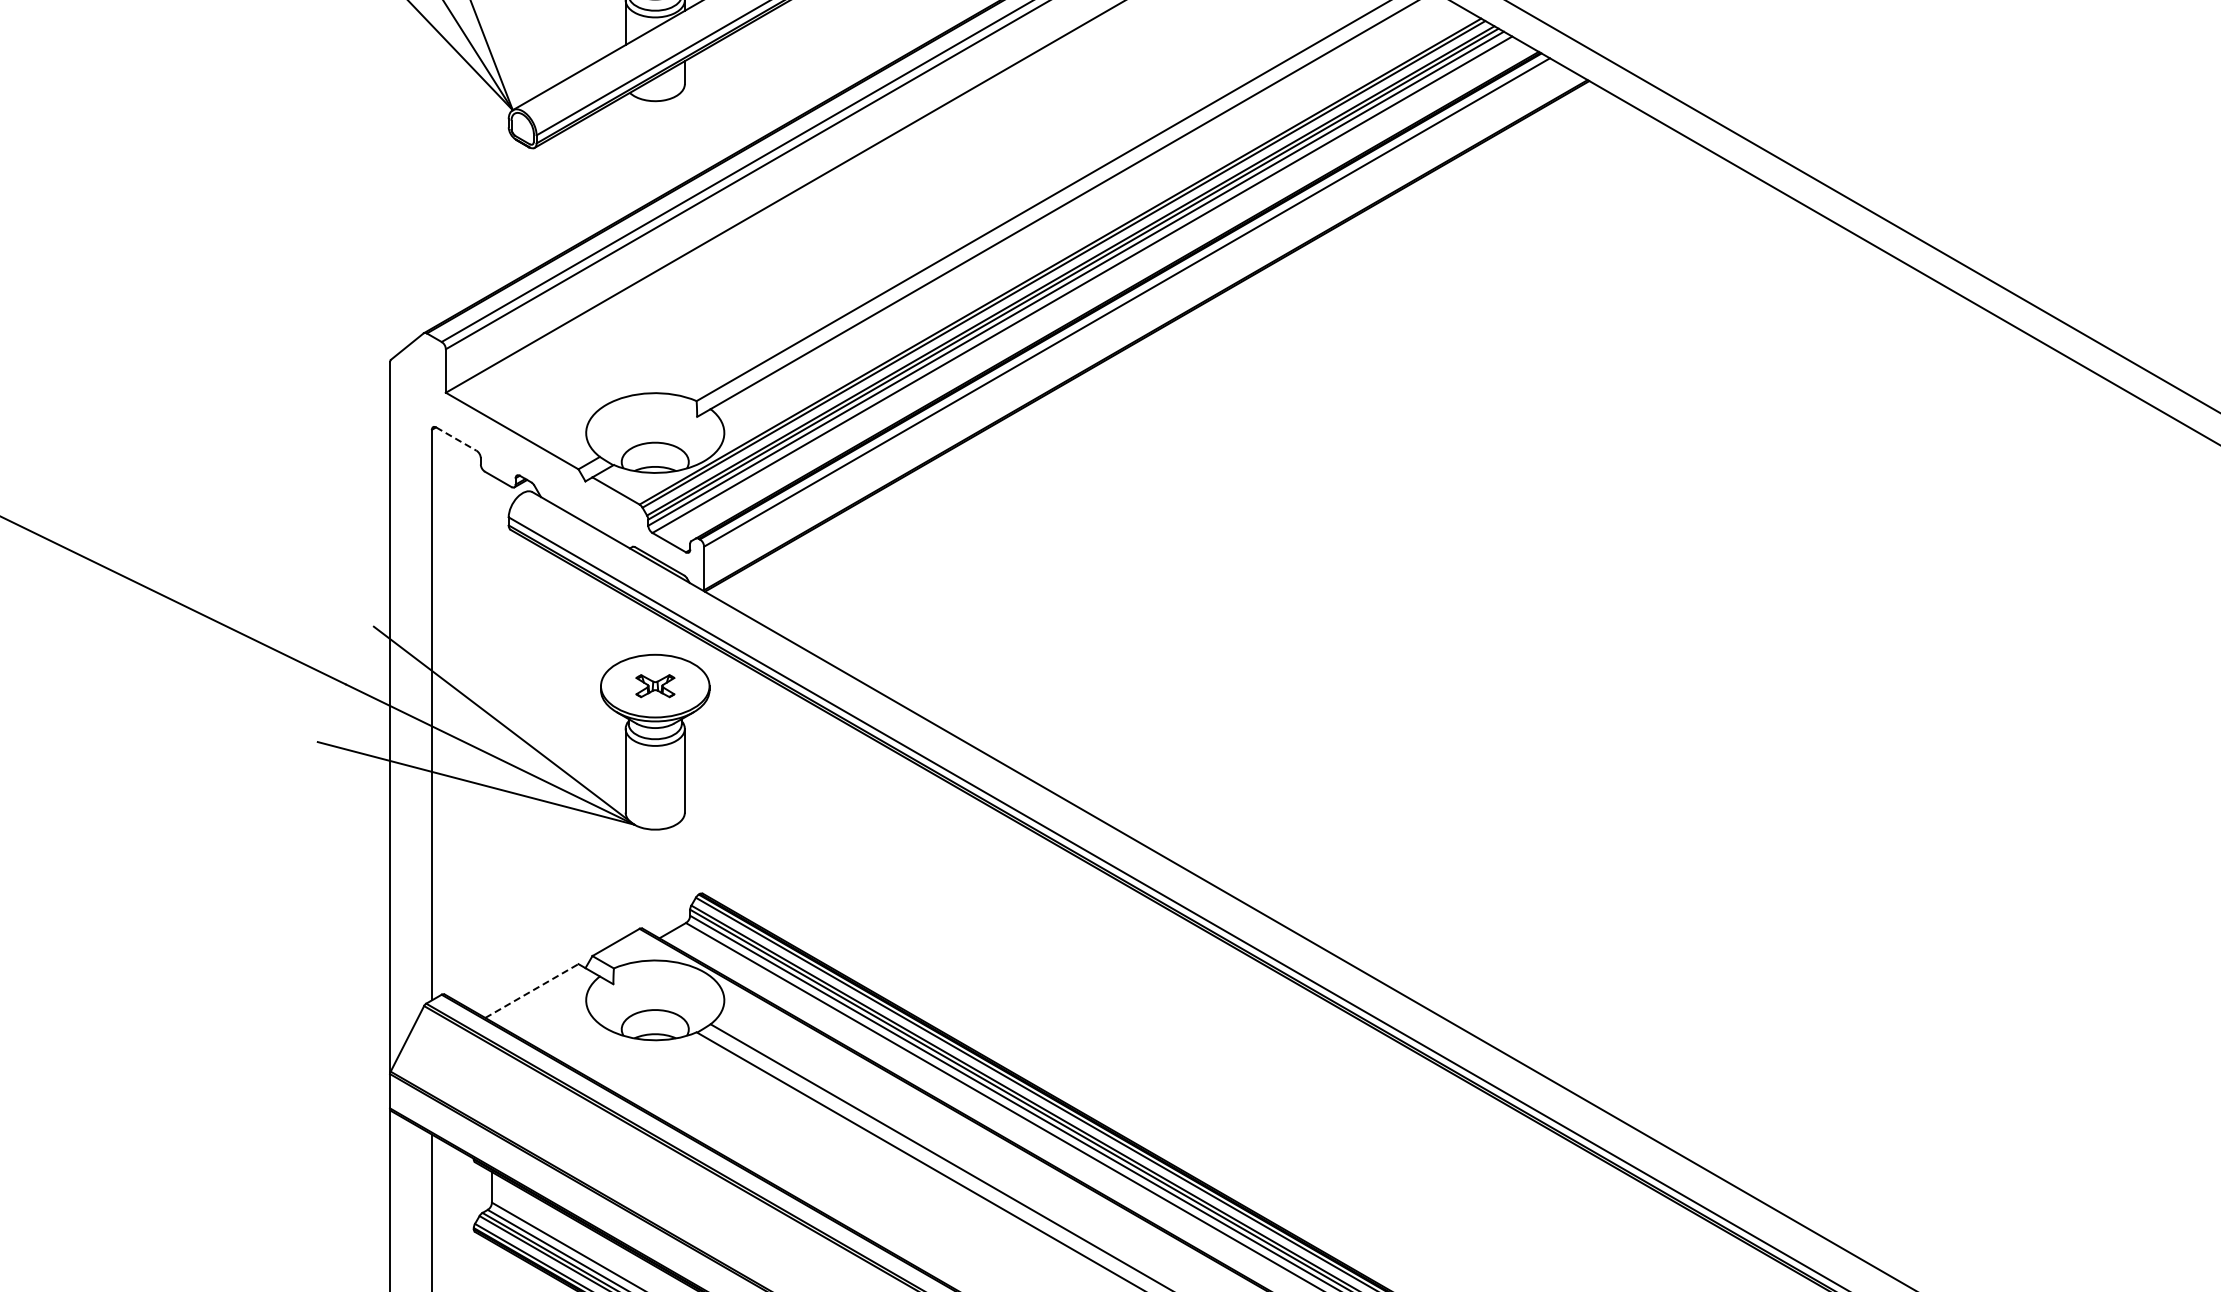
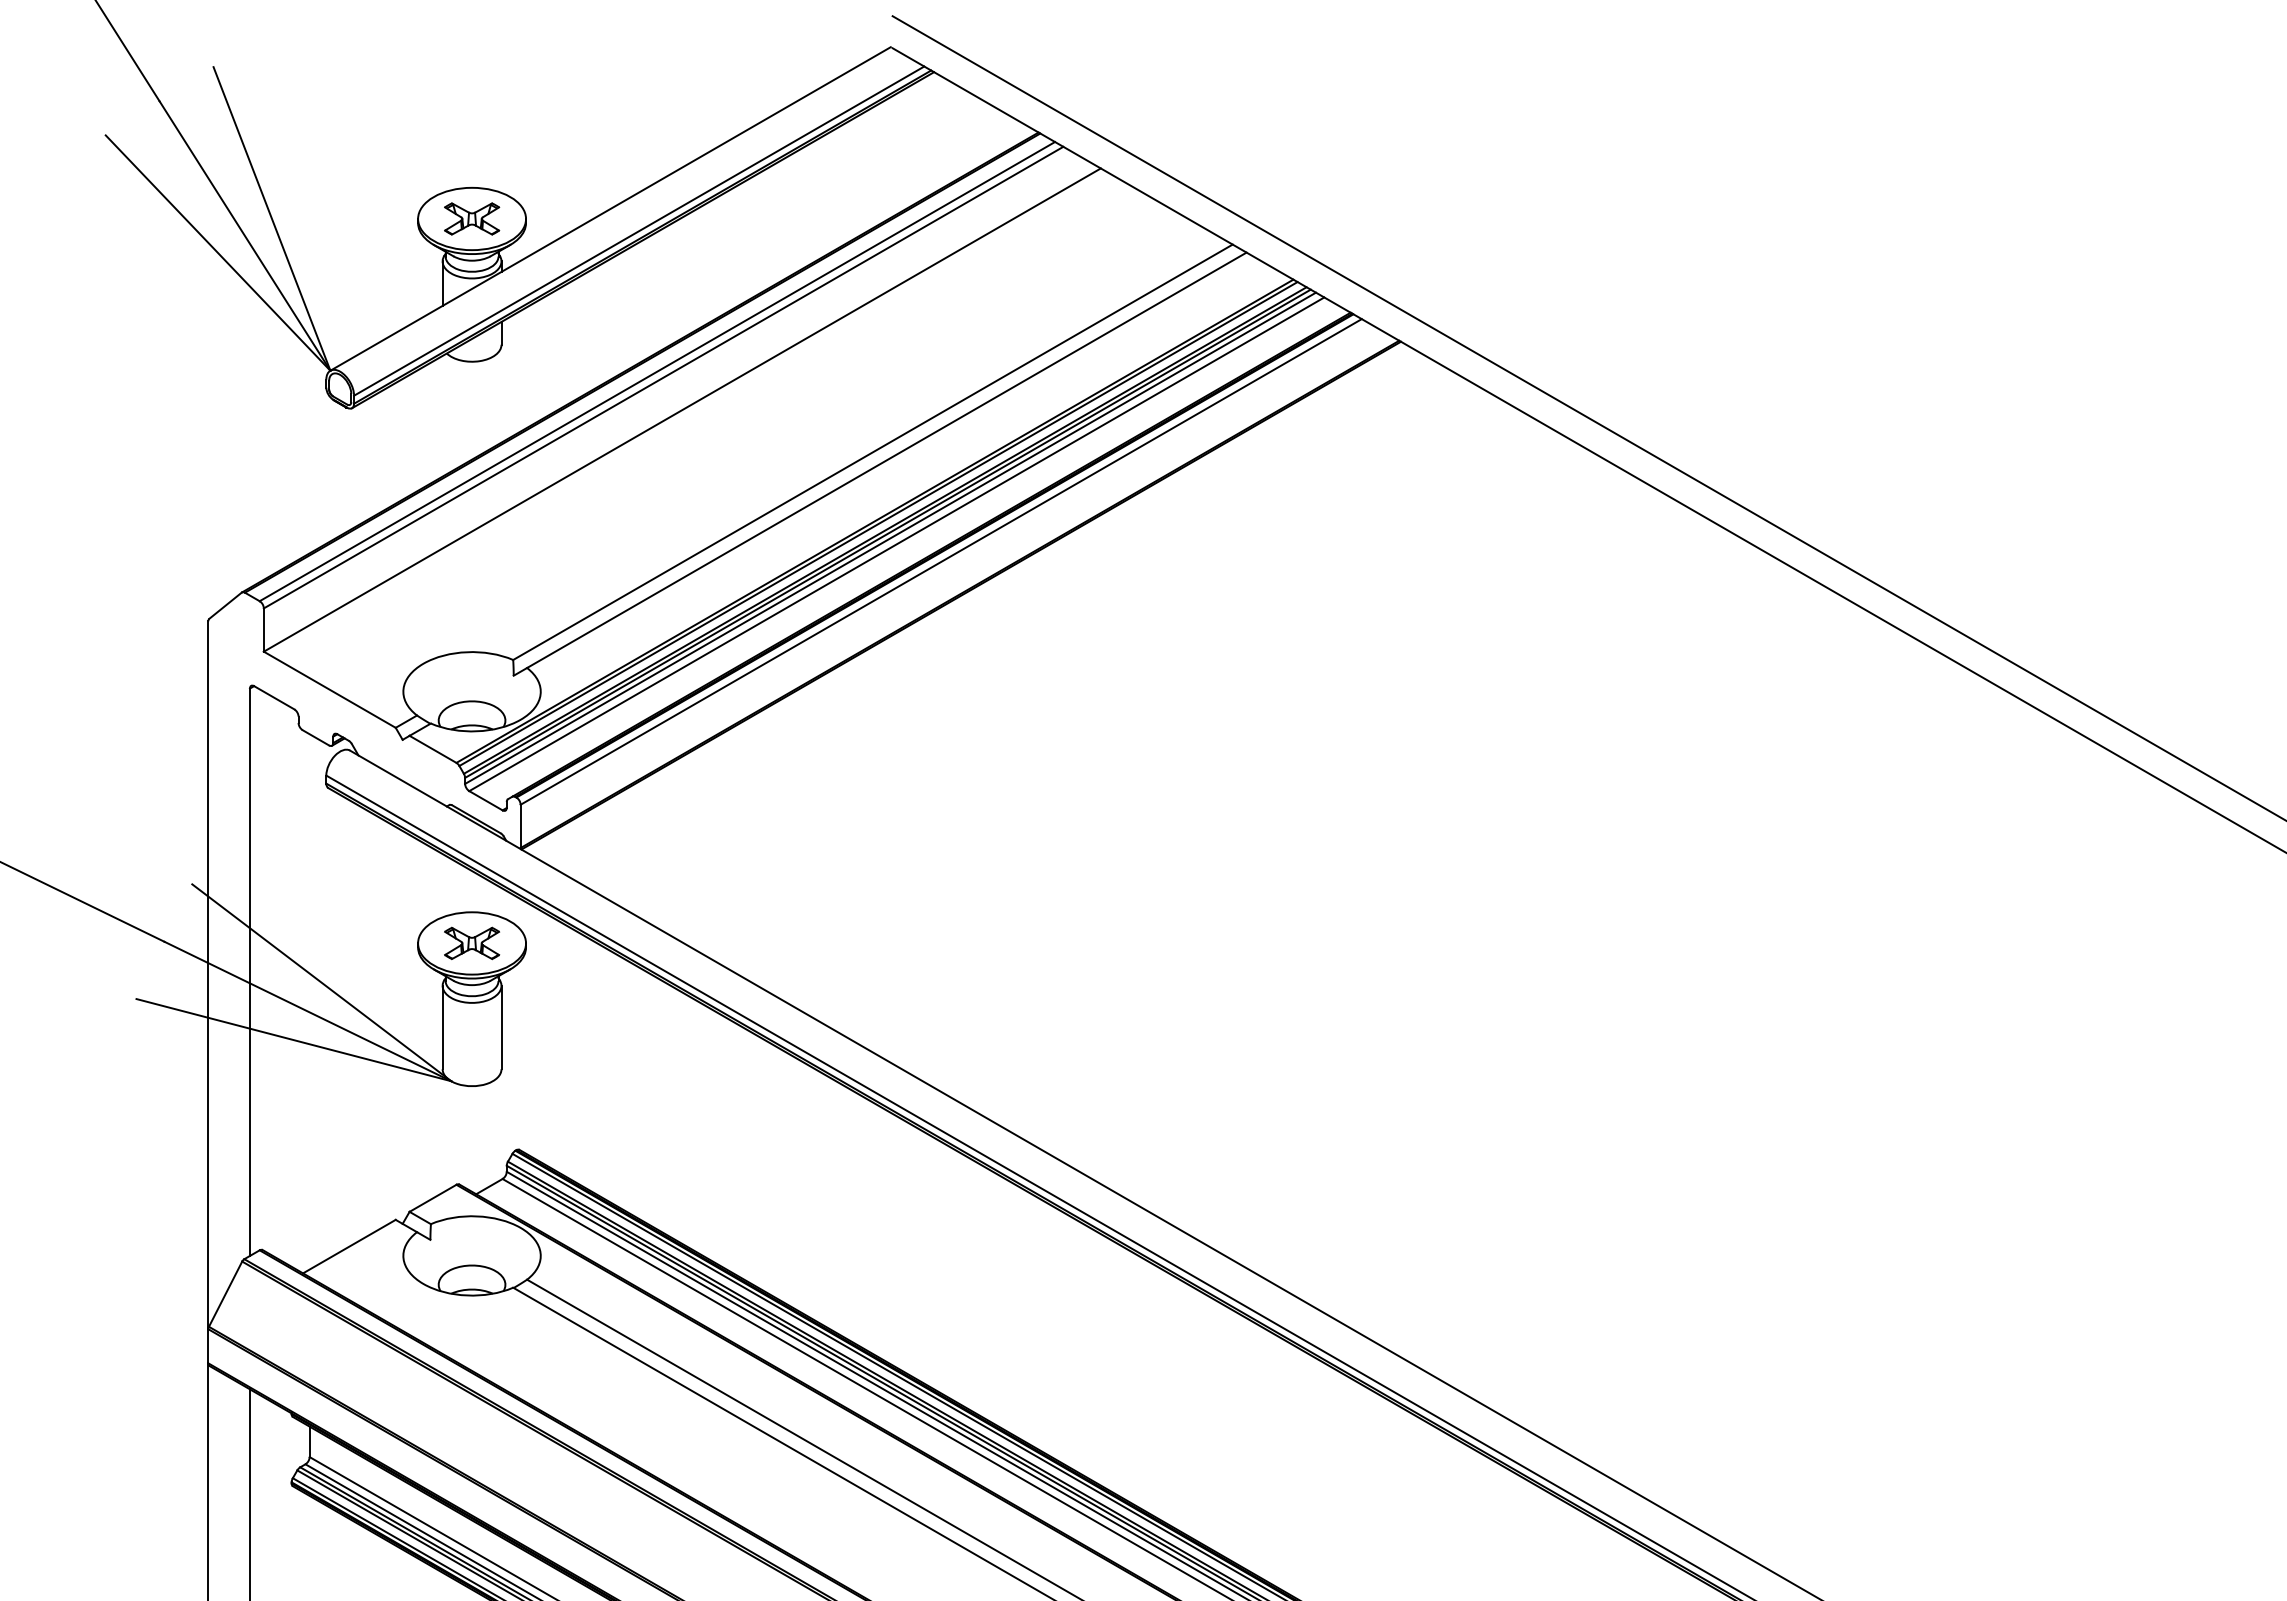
line: (456, 439) -> (274, 698), dashed -> solid
part: (655, 686) -> (472, 943), size x1.43
line: (532, 990) -> (349, 1246), dashed -> solid

